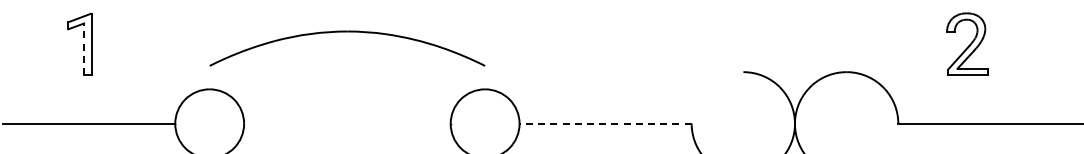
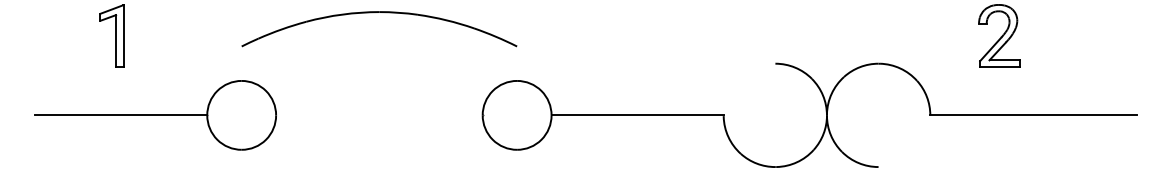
part: (347, 31) -> (379, 12), moved
line: (84, 48) -> (116, 40), dashed -> solid
line: (605, 123) -> (637, 115), dashed -> solid

